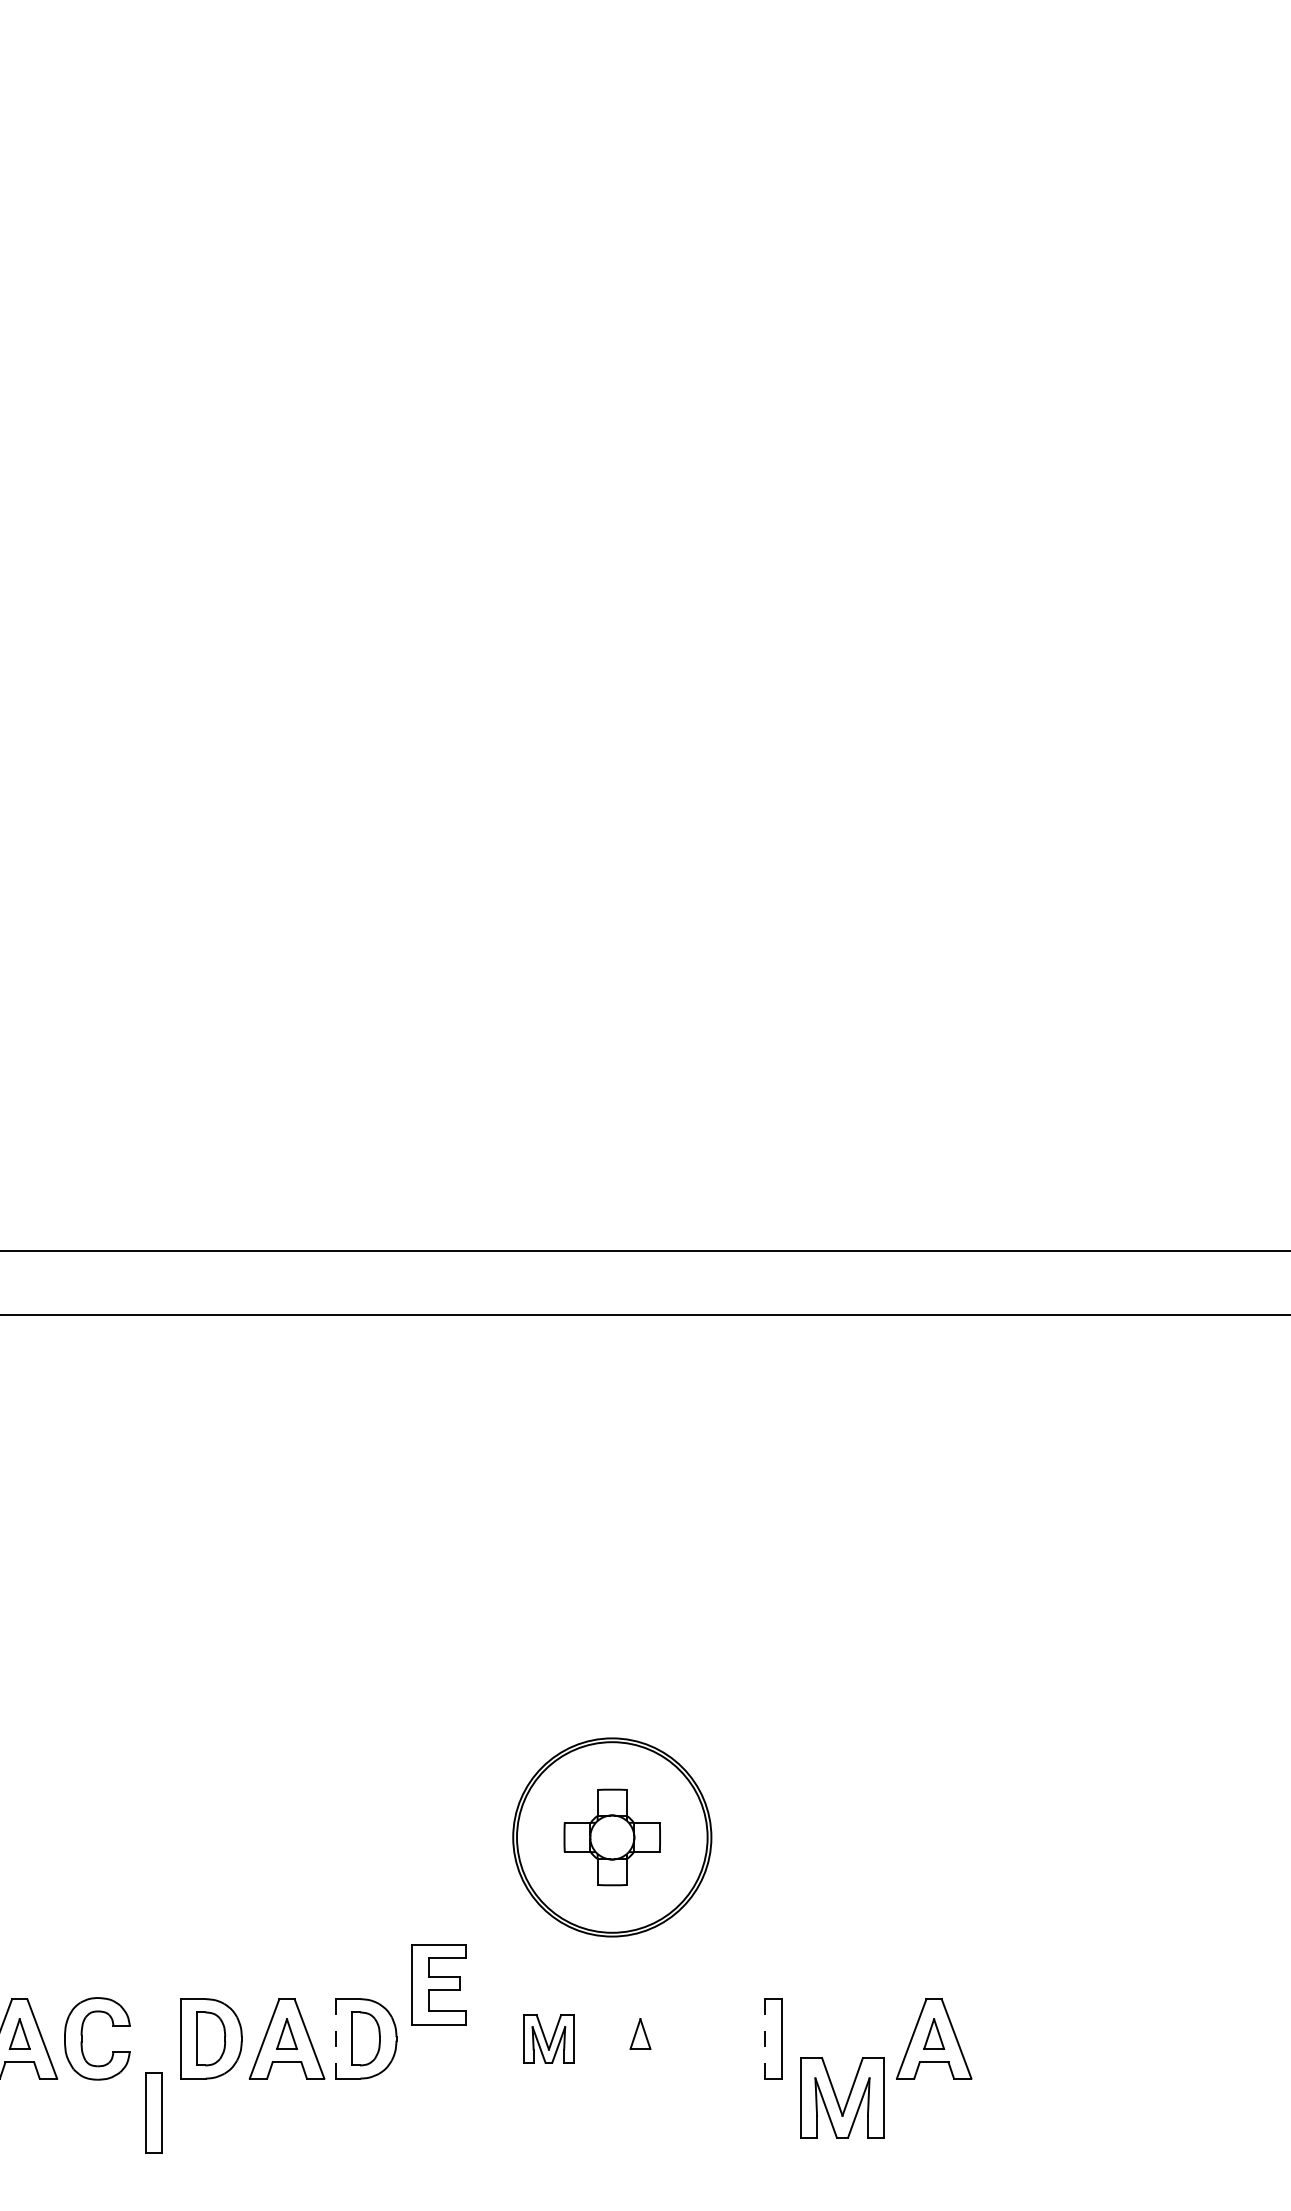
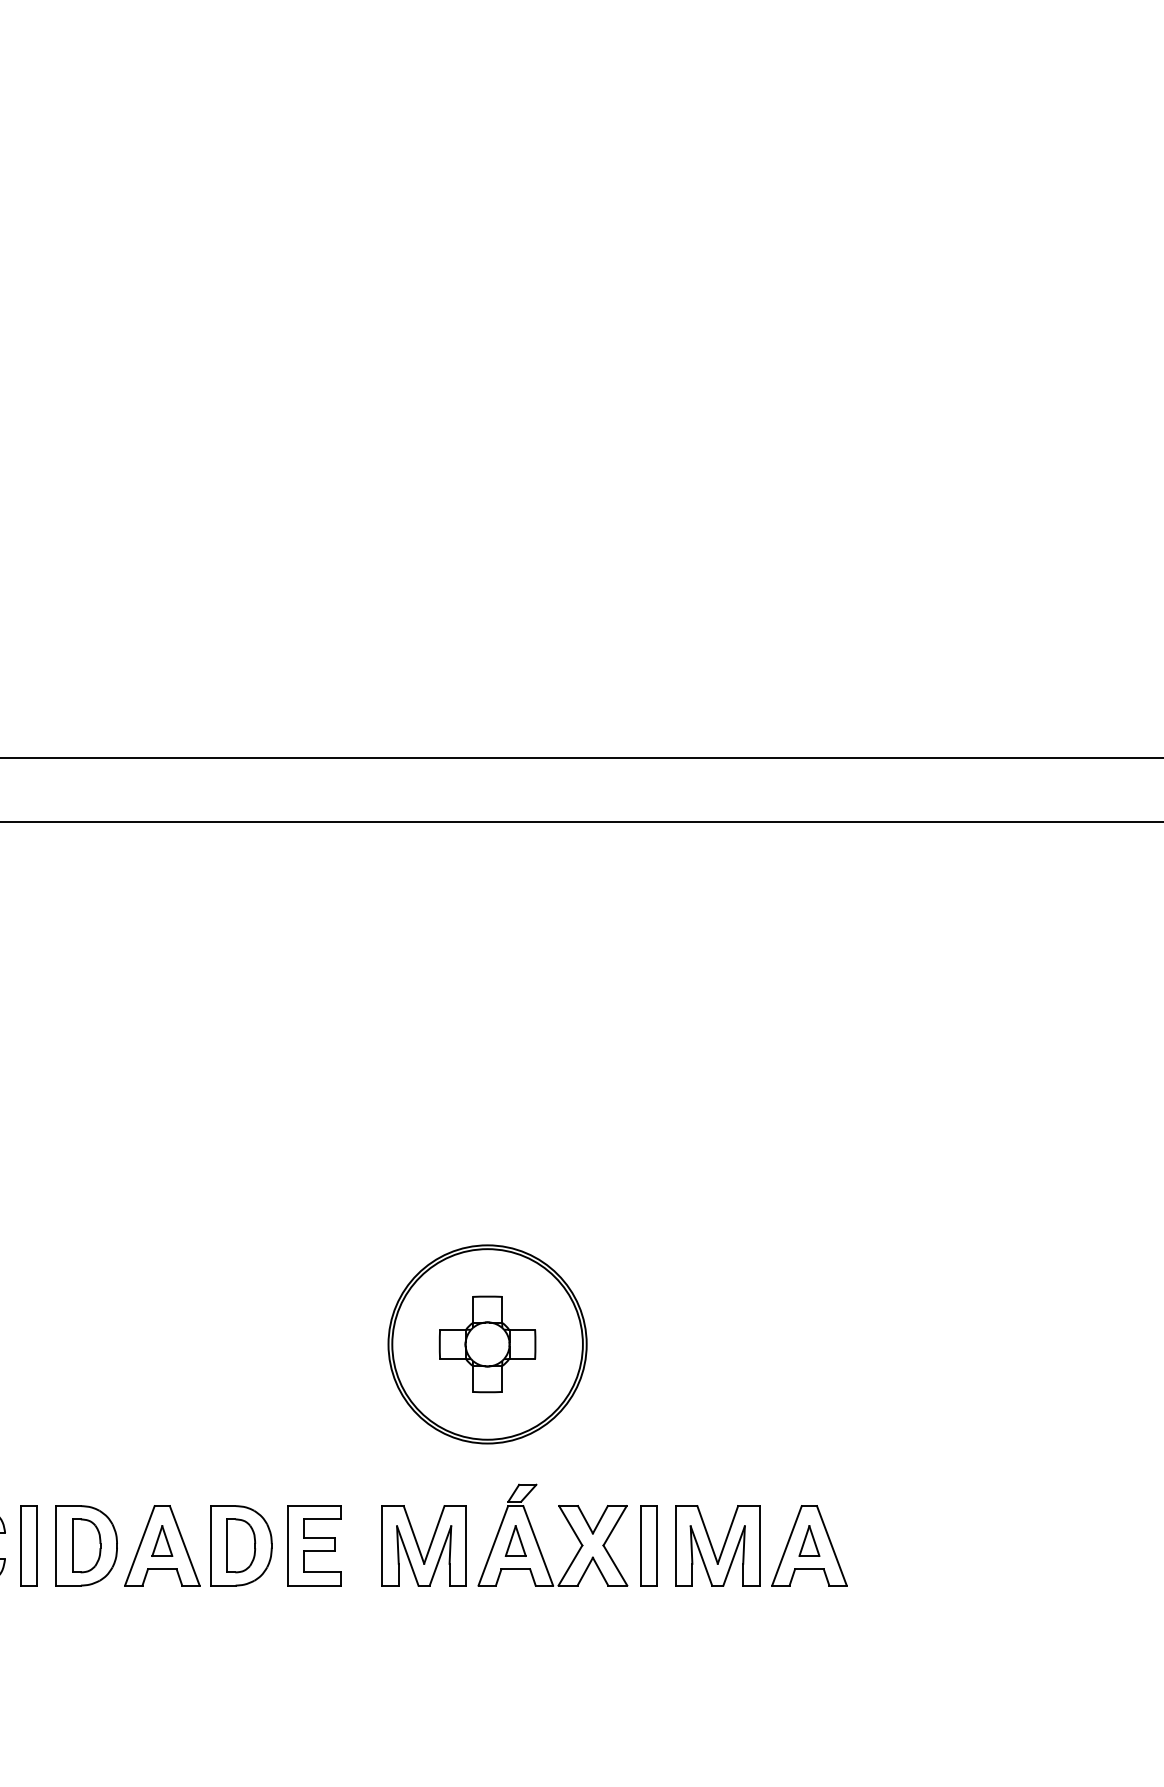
part: (438, 1984) -> (313, 1545), moved
part: (661, 2031) -> (536, 1538), added
line: (335, 2038) -> (210, 1545), dashed -> solid
part: (548, 2038) -> (423, 1545), size x1.67
line: (765, 2038) -> (640, 1545), dashed -> solid
part: (842, 2097) -> (717, 1545), moved
part: (153, 2112) -> (28, 1545), moved

